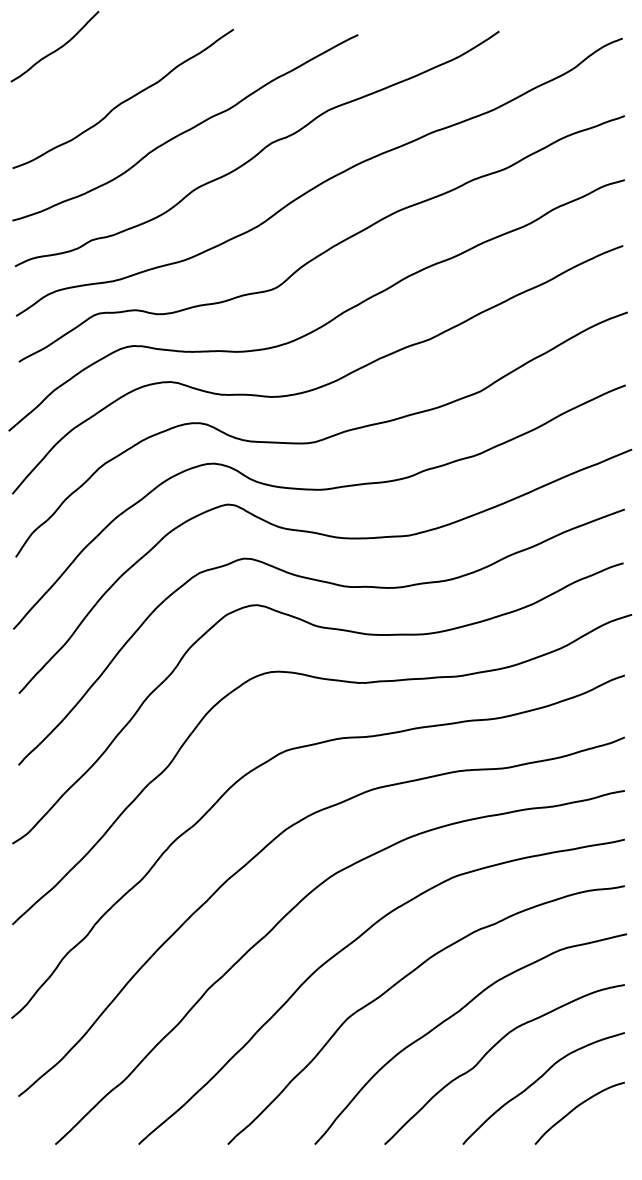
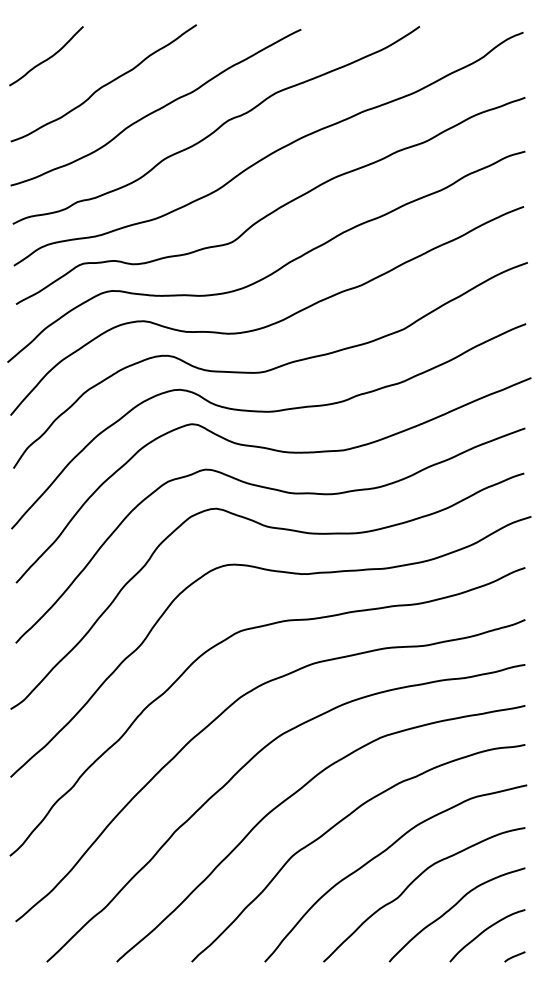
curve: (57, 48) -> (48, 57), moved
line: (612, 1138) -> (514, 956), added

